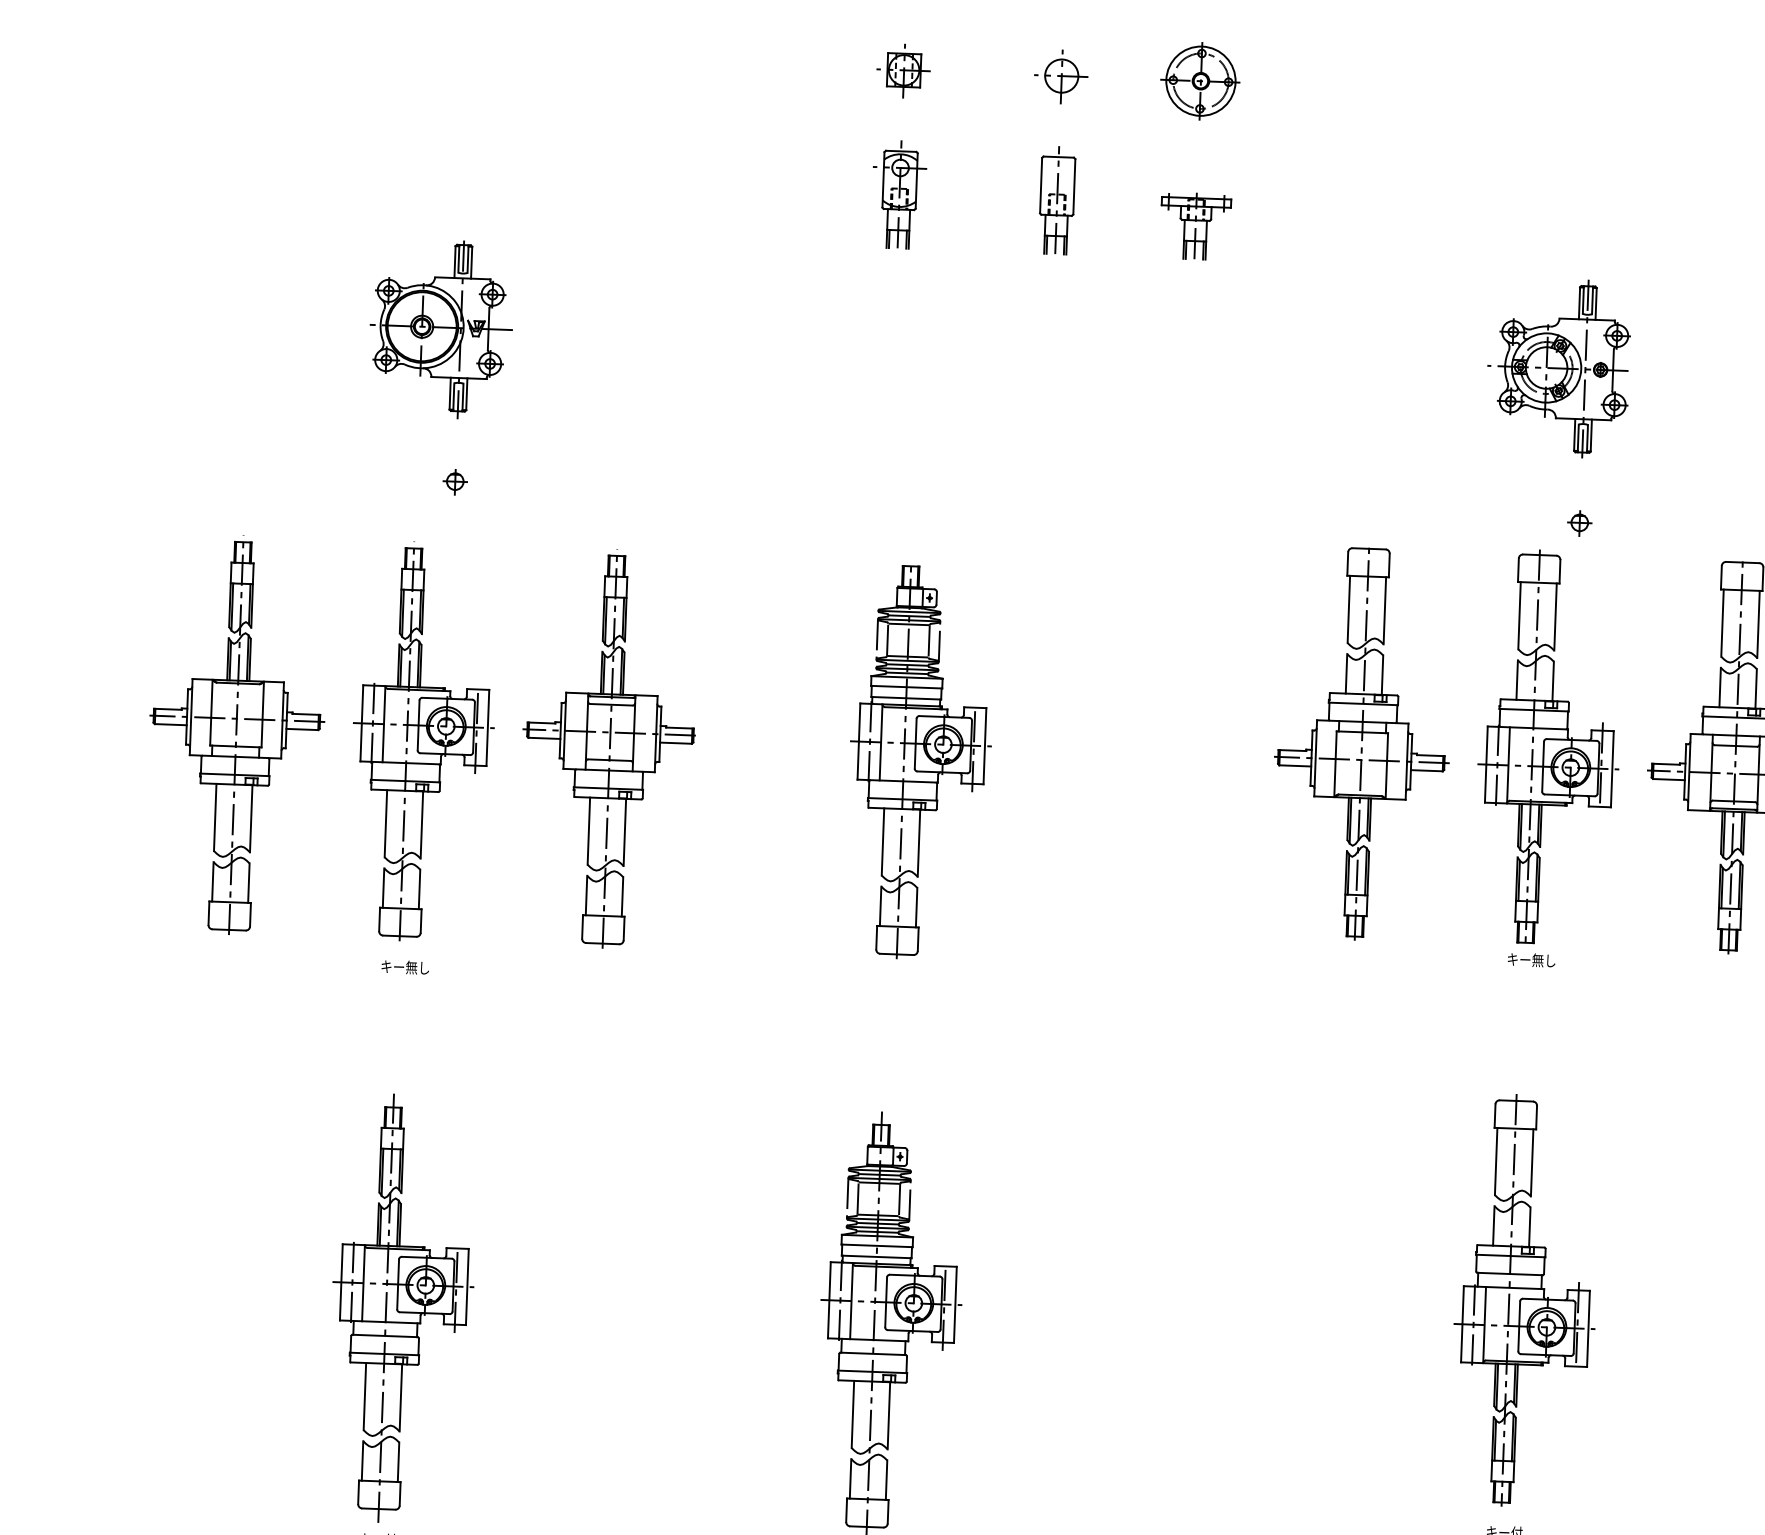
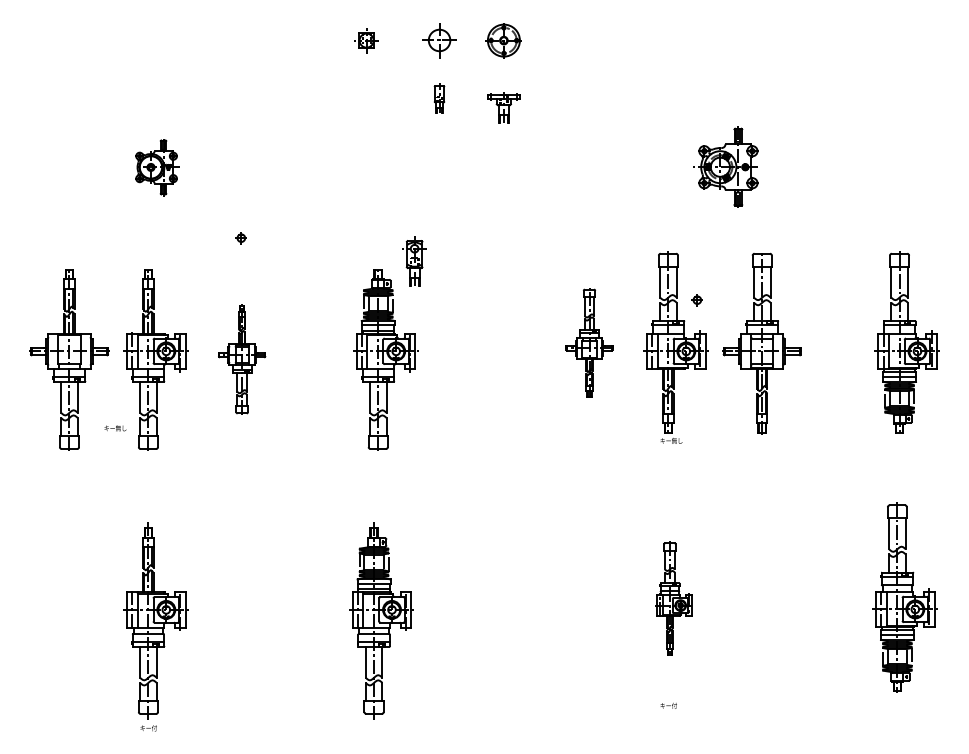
part: (1061, 75) -> (439, 40), size x1.4
part: (899, 195) -> (414, 261), moved
part: (1057, 201) -> (439, 98), size x0.6
part: (439, 328) -> (156, 167), size x0.7
part: (1557, 366) -> (725, 166), moved
part: (453, 482) -> (240, 238), moved
part: (1577, 523) -> (696, 300), moved
part: (1362, 742) -> (589, 343), size x0.6
part: (608, 749) -> (241, 359), size x0.6
text: (405, 967) -> (115, 428), moved
part: (1525, 1301) -> (674, 598), size x0.6

